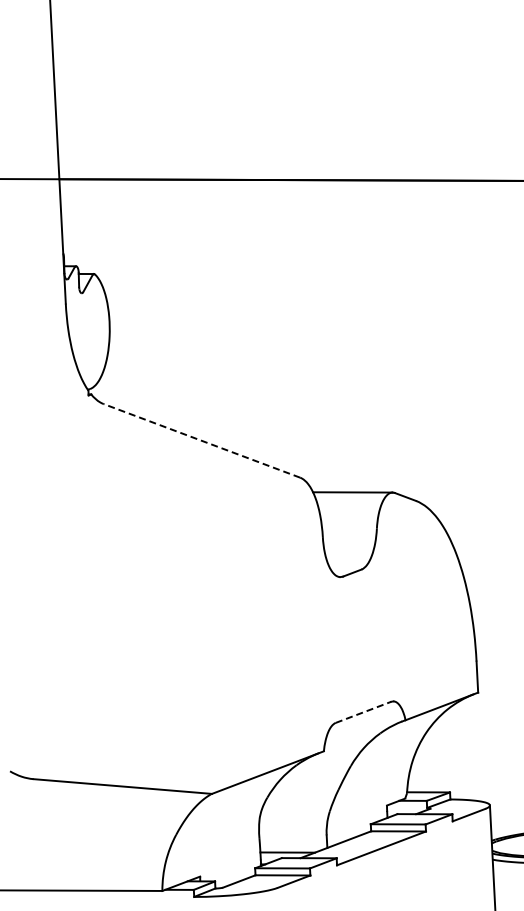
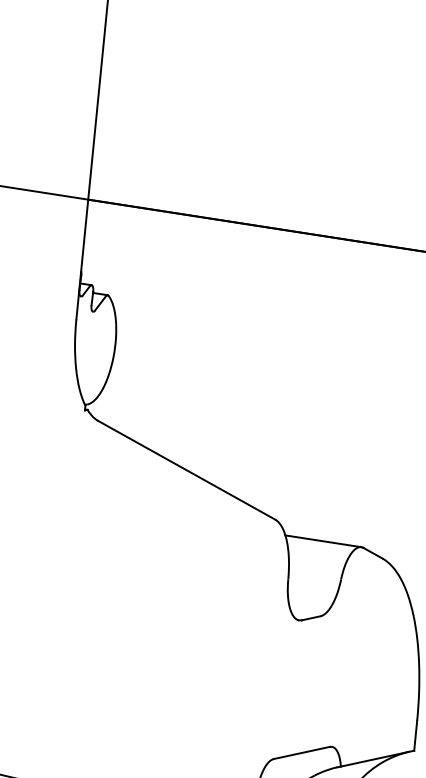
line: (201, 440) -> (186, 469), dashed -> solid
line: (363, 712) -> (301, 753), dashed -> solid

